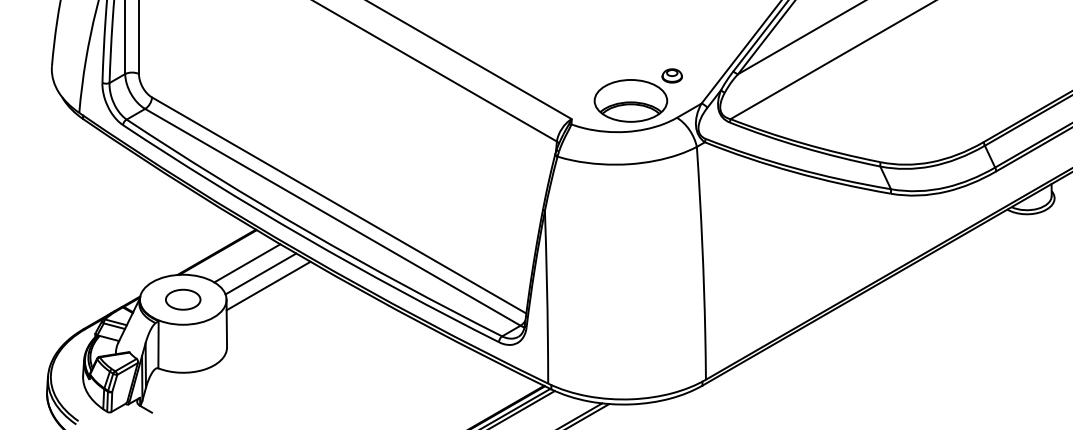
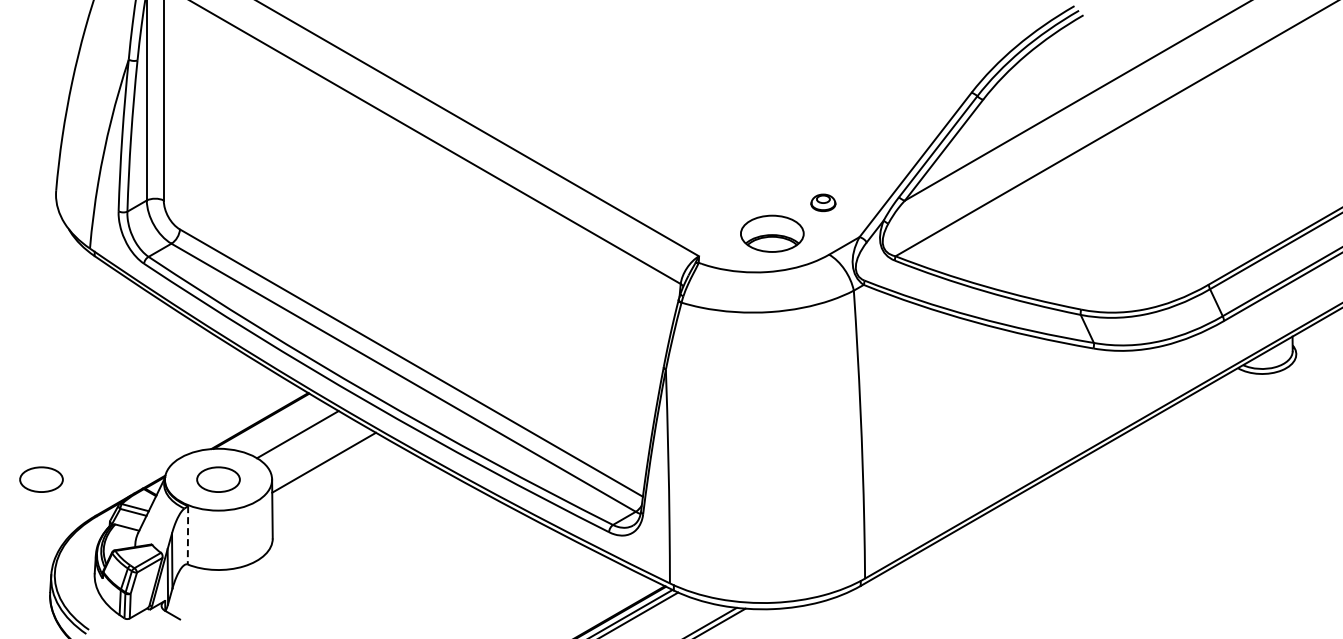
part: (631, 100) -> (772, 233), size x0.7
line: (260, 273) -> (314, 447), removed
part: (40, 299) -> (41, 479), added
line: (158, 344) -> (187, 535), solid -> dashed

